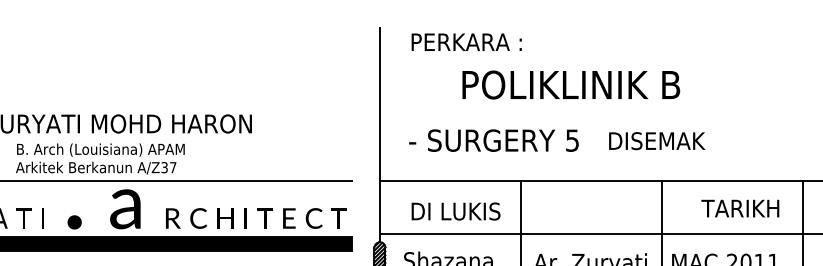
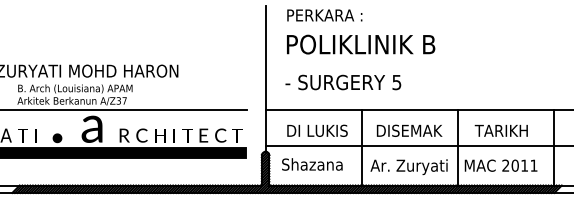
text: (571, 84) -> (361, 44), moved
text: (656, 140) -> (409, 130), moved
text: (739, 208) -> (500, 130), moved

